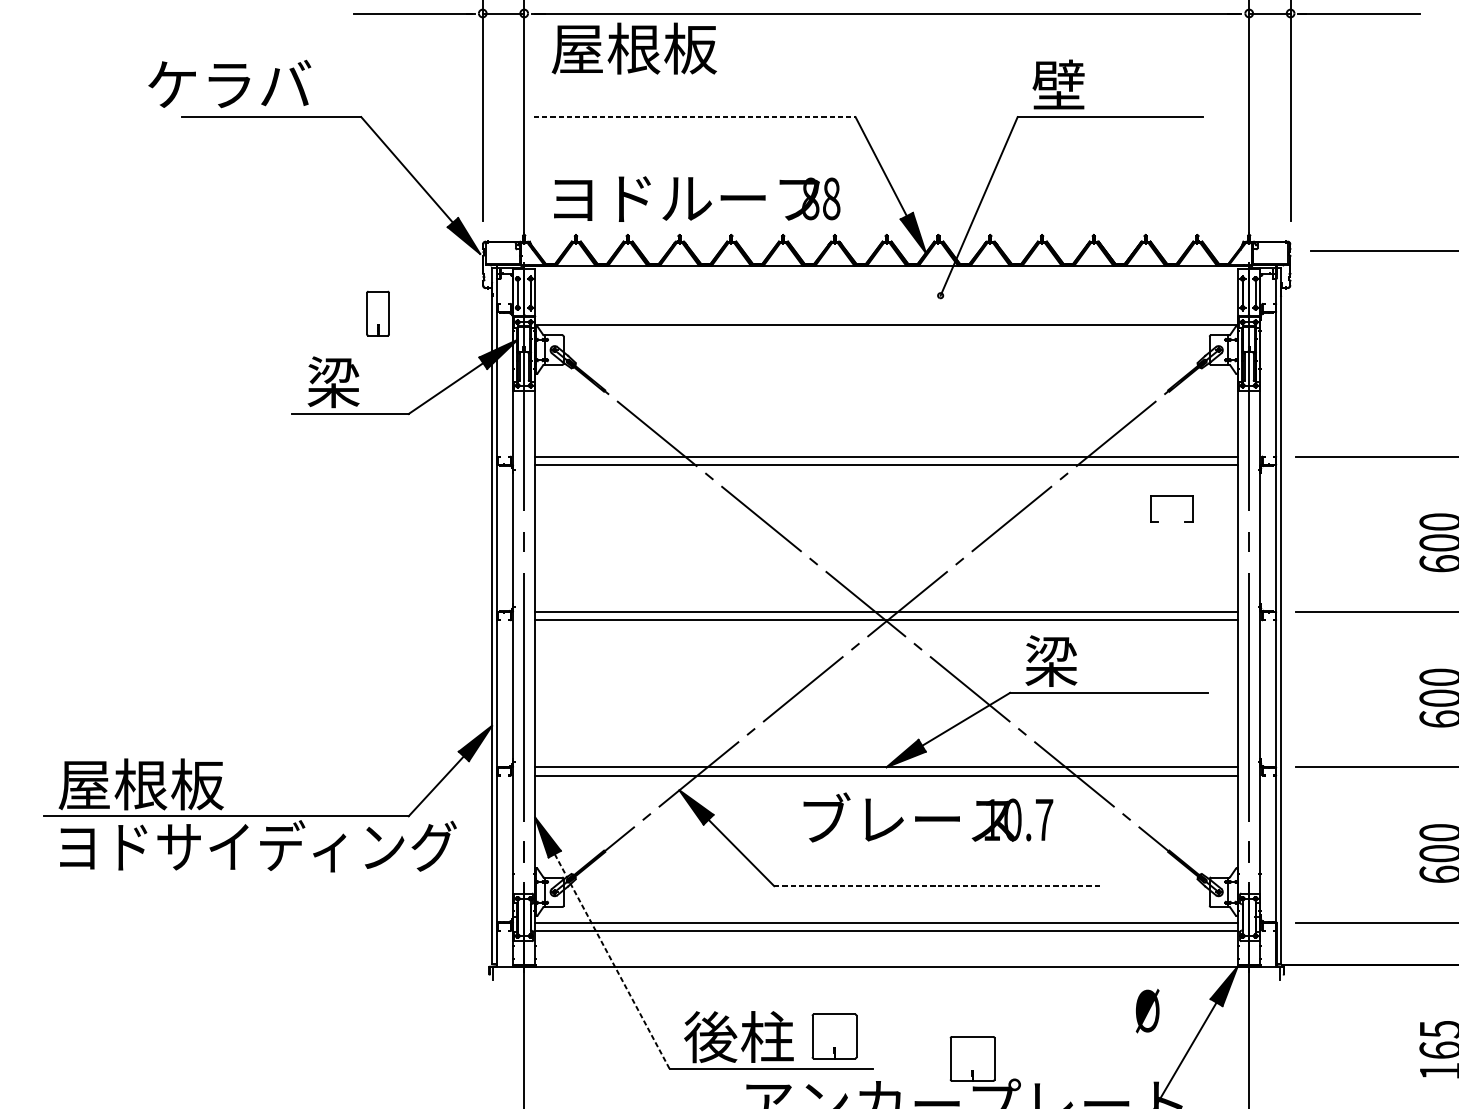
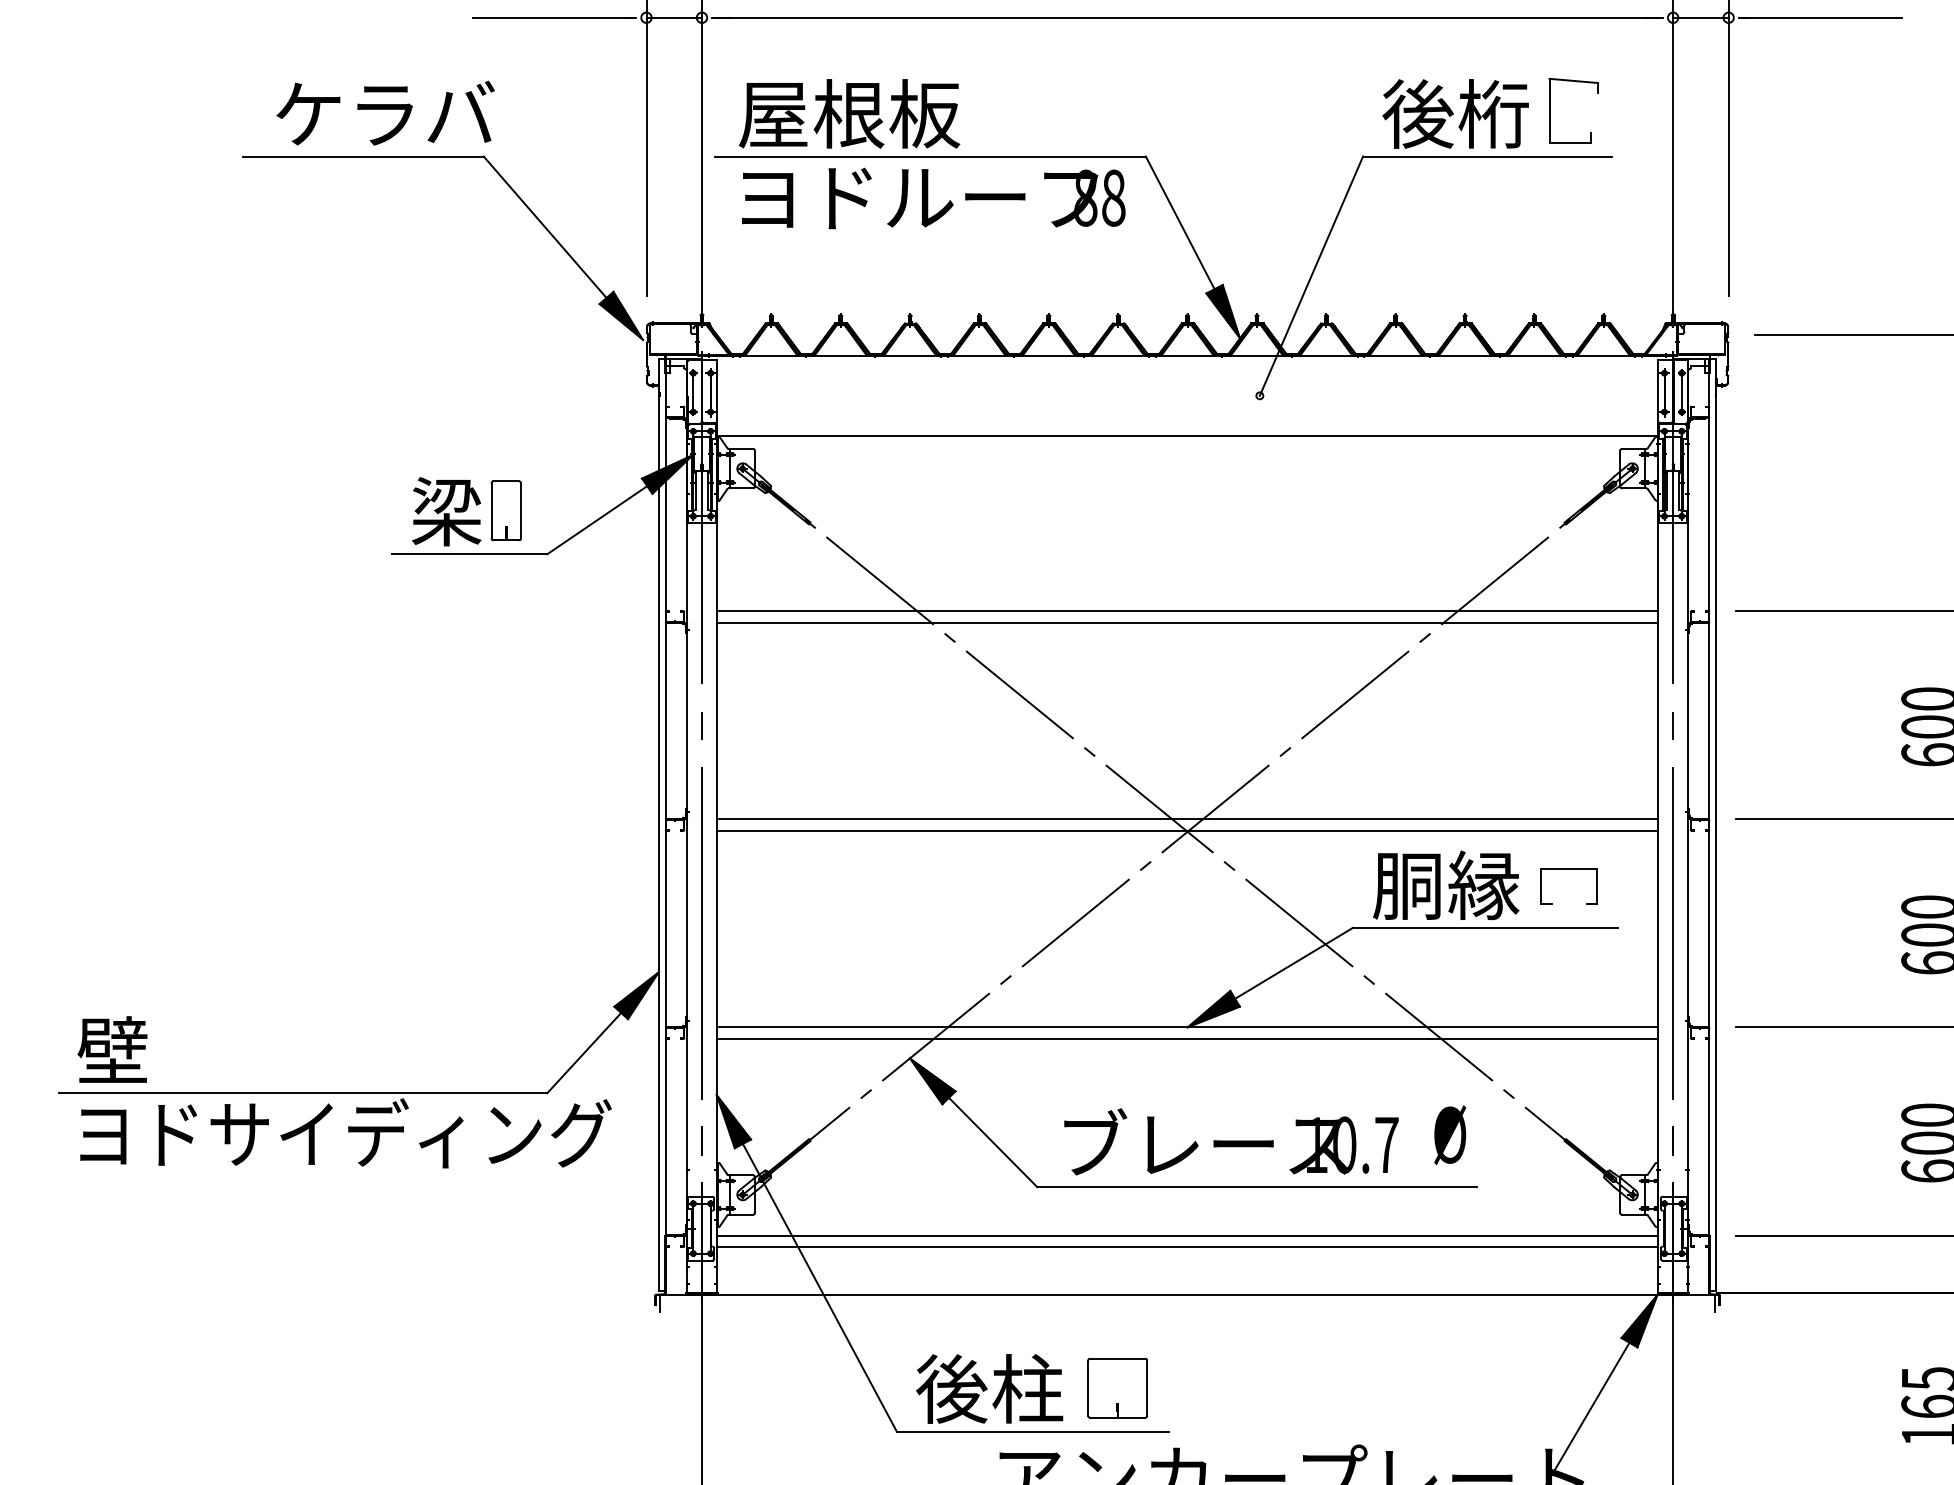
text: (634, 48) -> (849, 113), moved
part: (1157, 82) -> (1550, 110), added
text: (229, 83) -> (385, 112), moved
text: (1086, 84) -> (1455, 113), 壁 -> 後桁
line: (695, 117) -> (931, 156), dashed -> solid
text: (697, 199) -> (933, 198), moved
part: (377, 313) -> (505, 510), moved
part: (1171, 496) -> (1568, 869), moved
text: (1079, 661) -> (1446, 885), 梁 -> 胴縁
text: (140, 784) -> (188, 1050), 屋根板 -> 壁
text: (928, 817) -> (1231, 1141), moved
line: (938, 885) -> (1257, 1186), dashed -> solid
line: (612, 962) -> (820, 1288), dashed -> solid
text: (1147, 1011) -> (1450, 1135), moved
part: (972, 1058) -> (1302, 1417), removed

